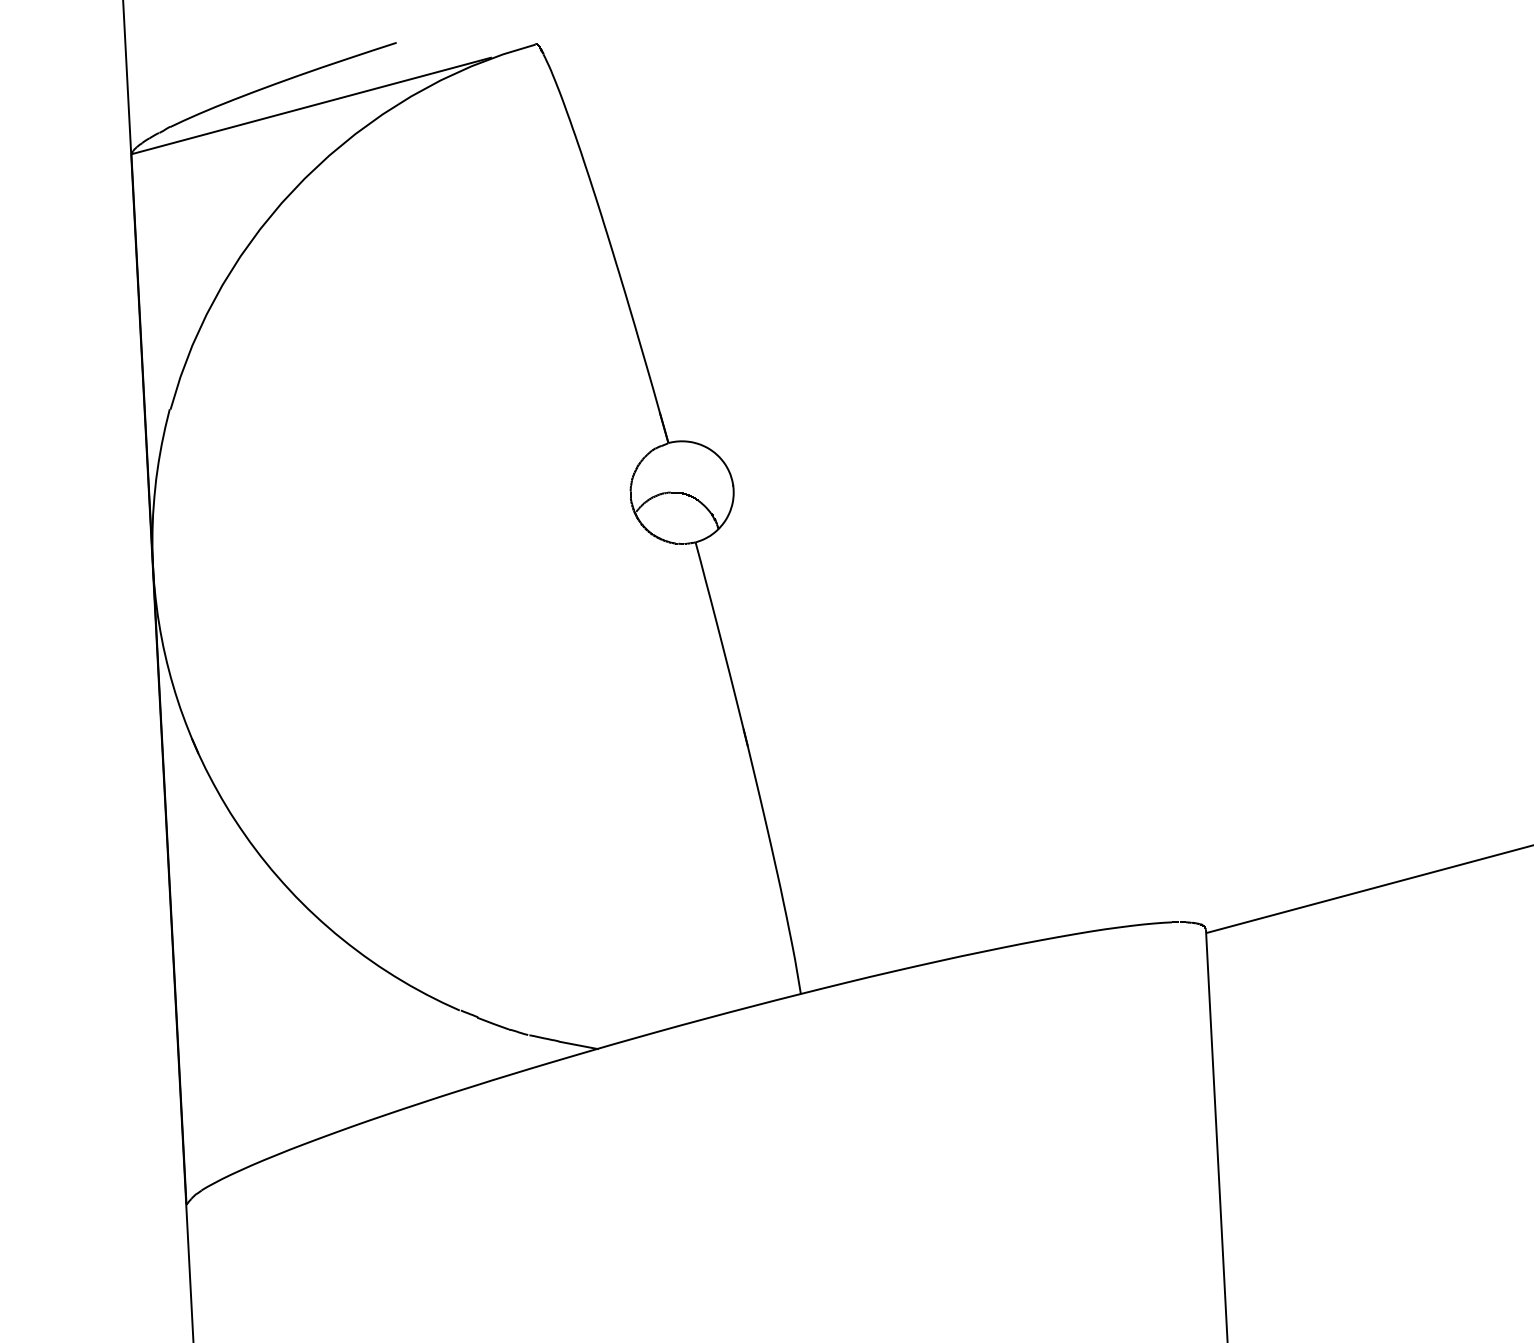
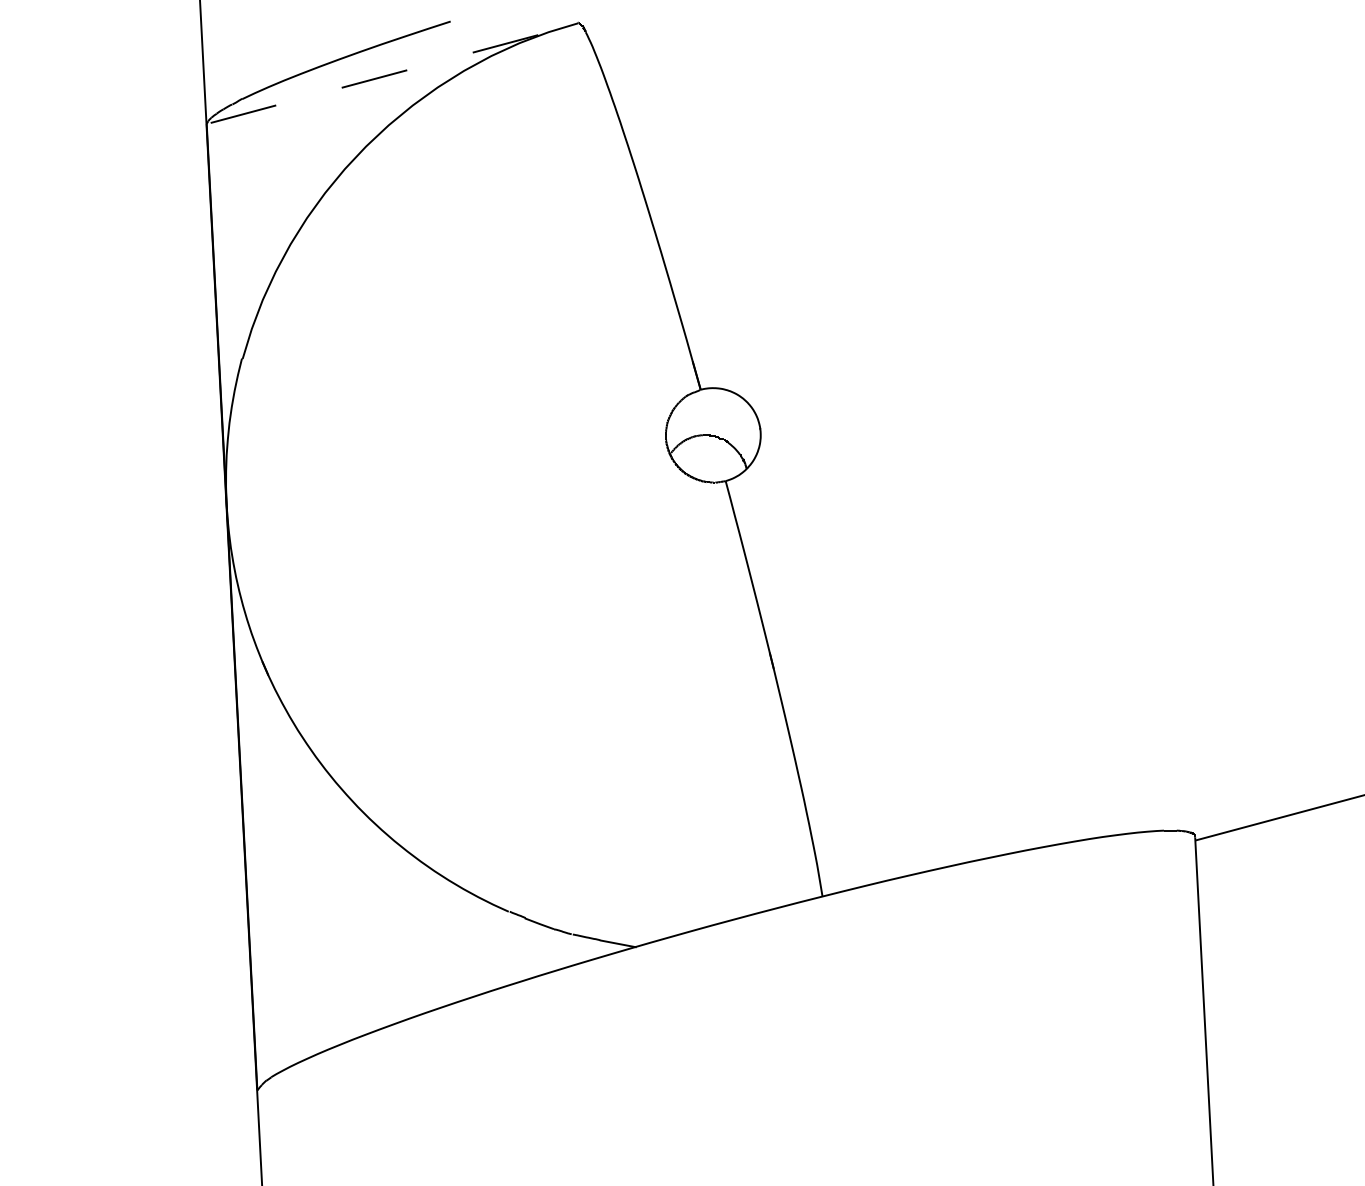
line: (311, 105) -> (372, 79), solid -> dashed

